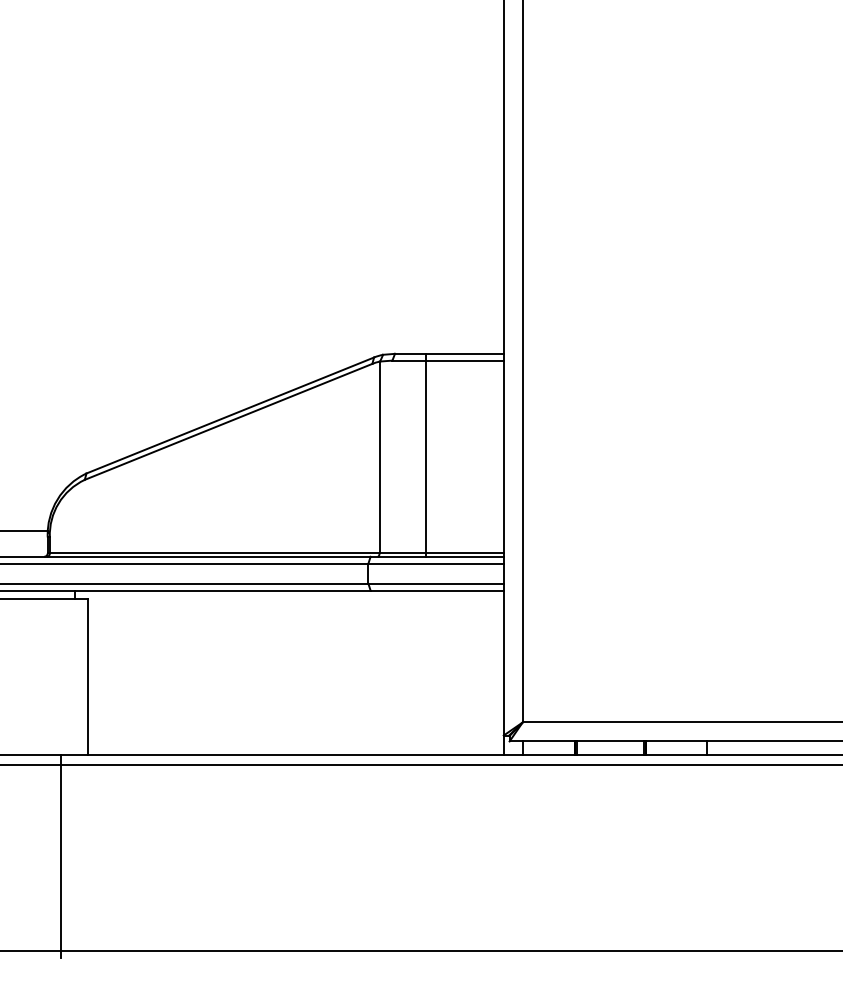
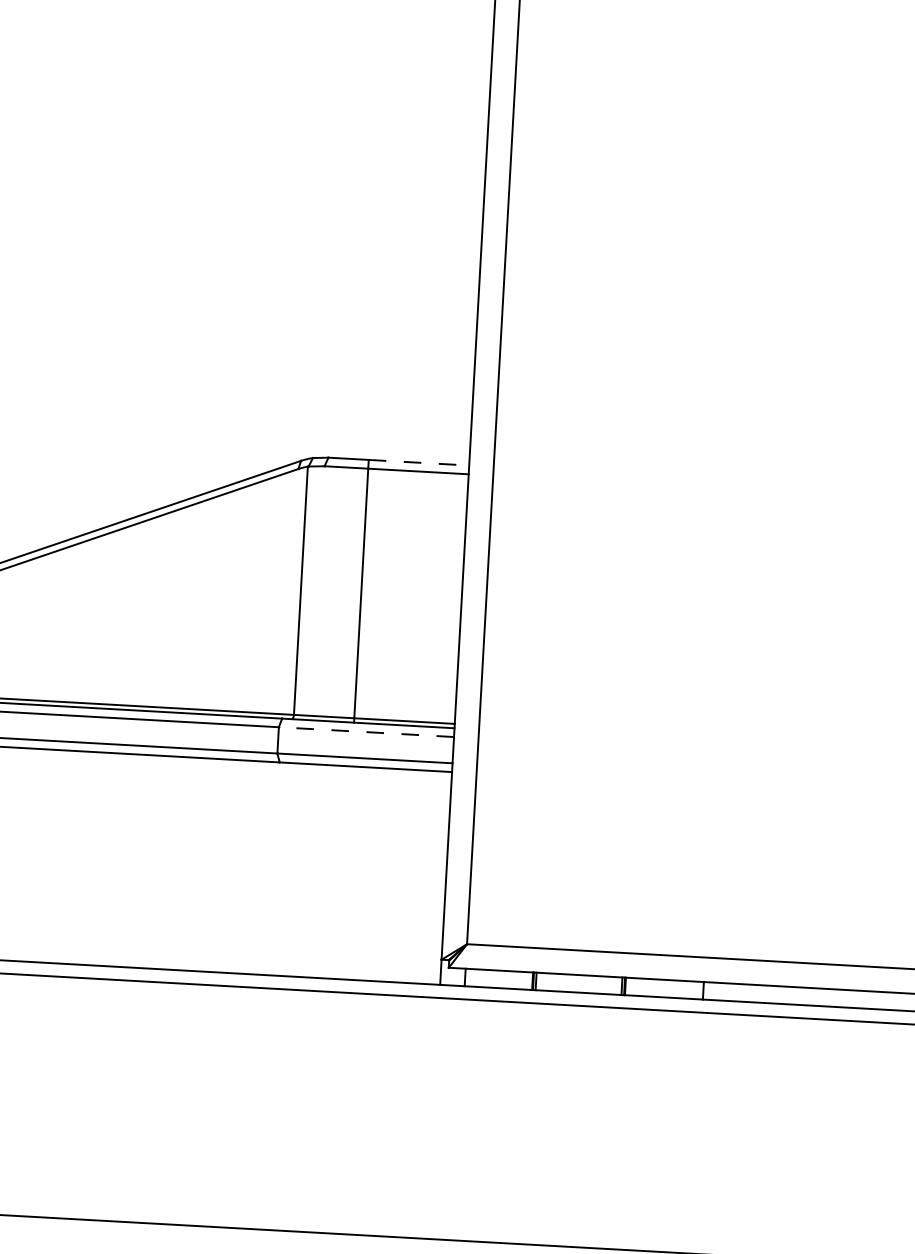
line: (464, 353) -> (418, 462), solid -> dashed
line: (436, 563) -> (366, 732), solid -> dashed

